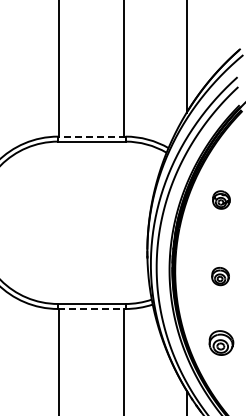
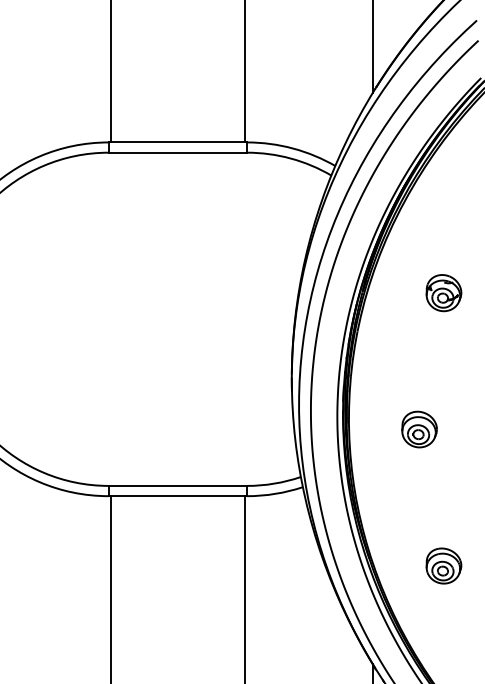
line: (91, 136) -> (177, 142), dashed -> solid
part: (221, 199) -> (443, 291), moved
part: (220, 276) -> (419, 429), moved
line: (91, 308) -> (177, 495), dashed -> solid
part: (221, 342) -> (443, 564), size x0.71

